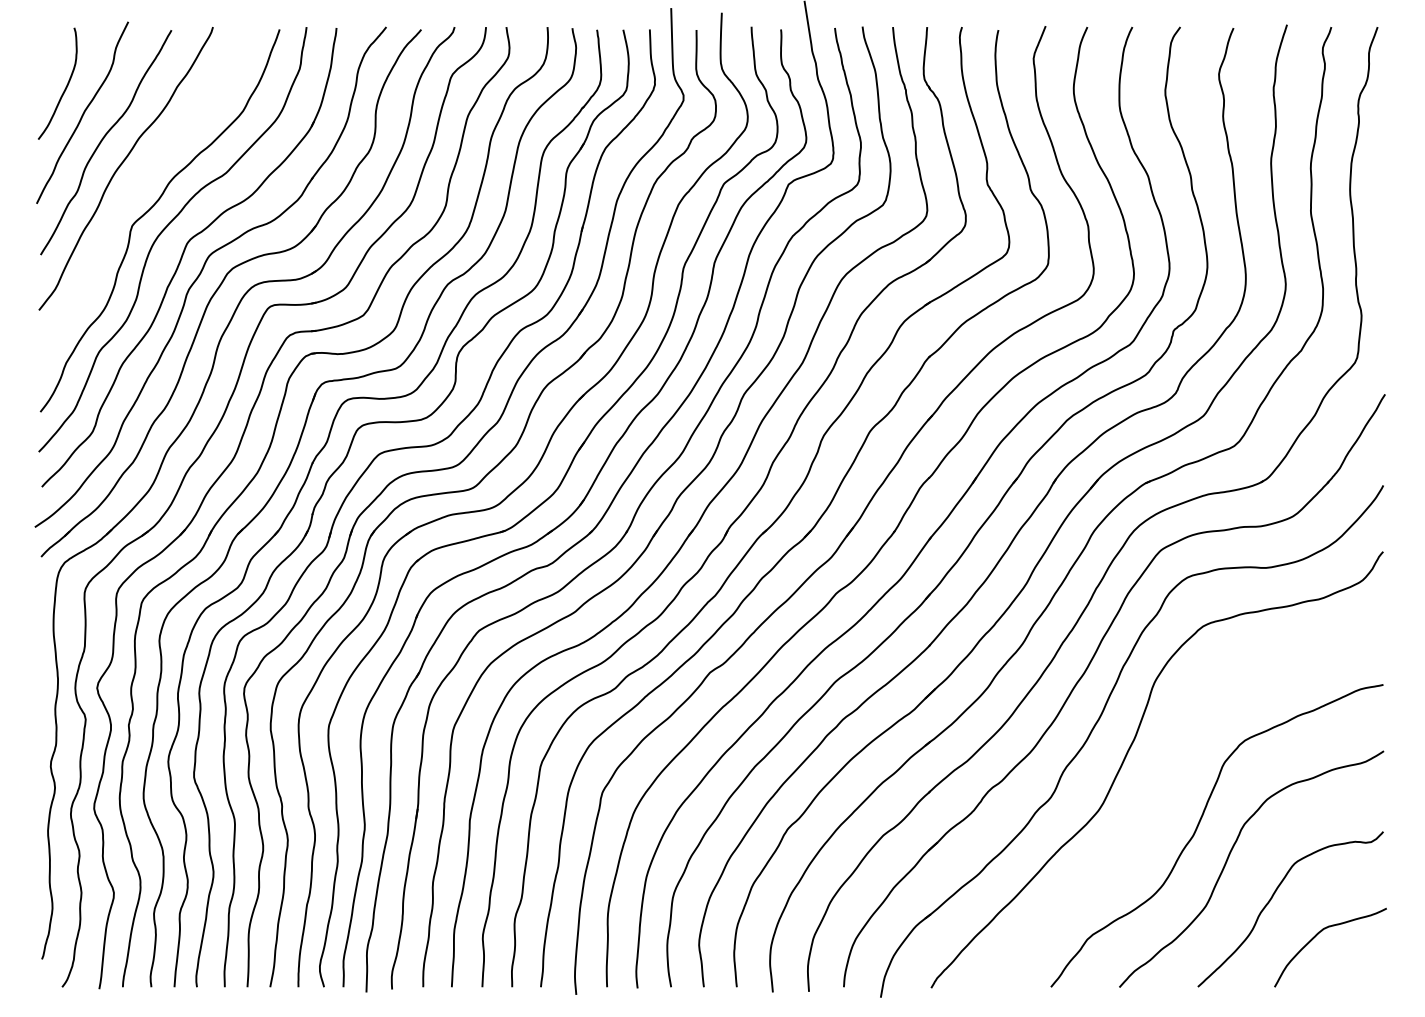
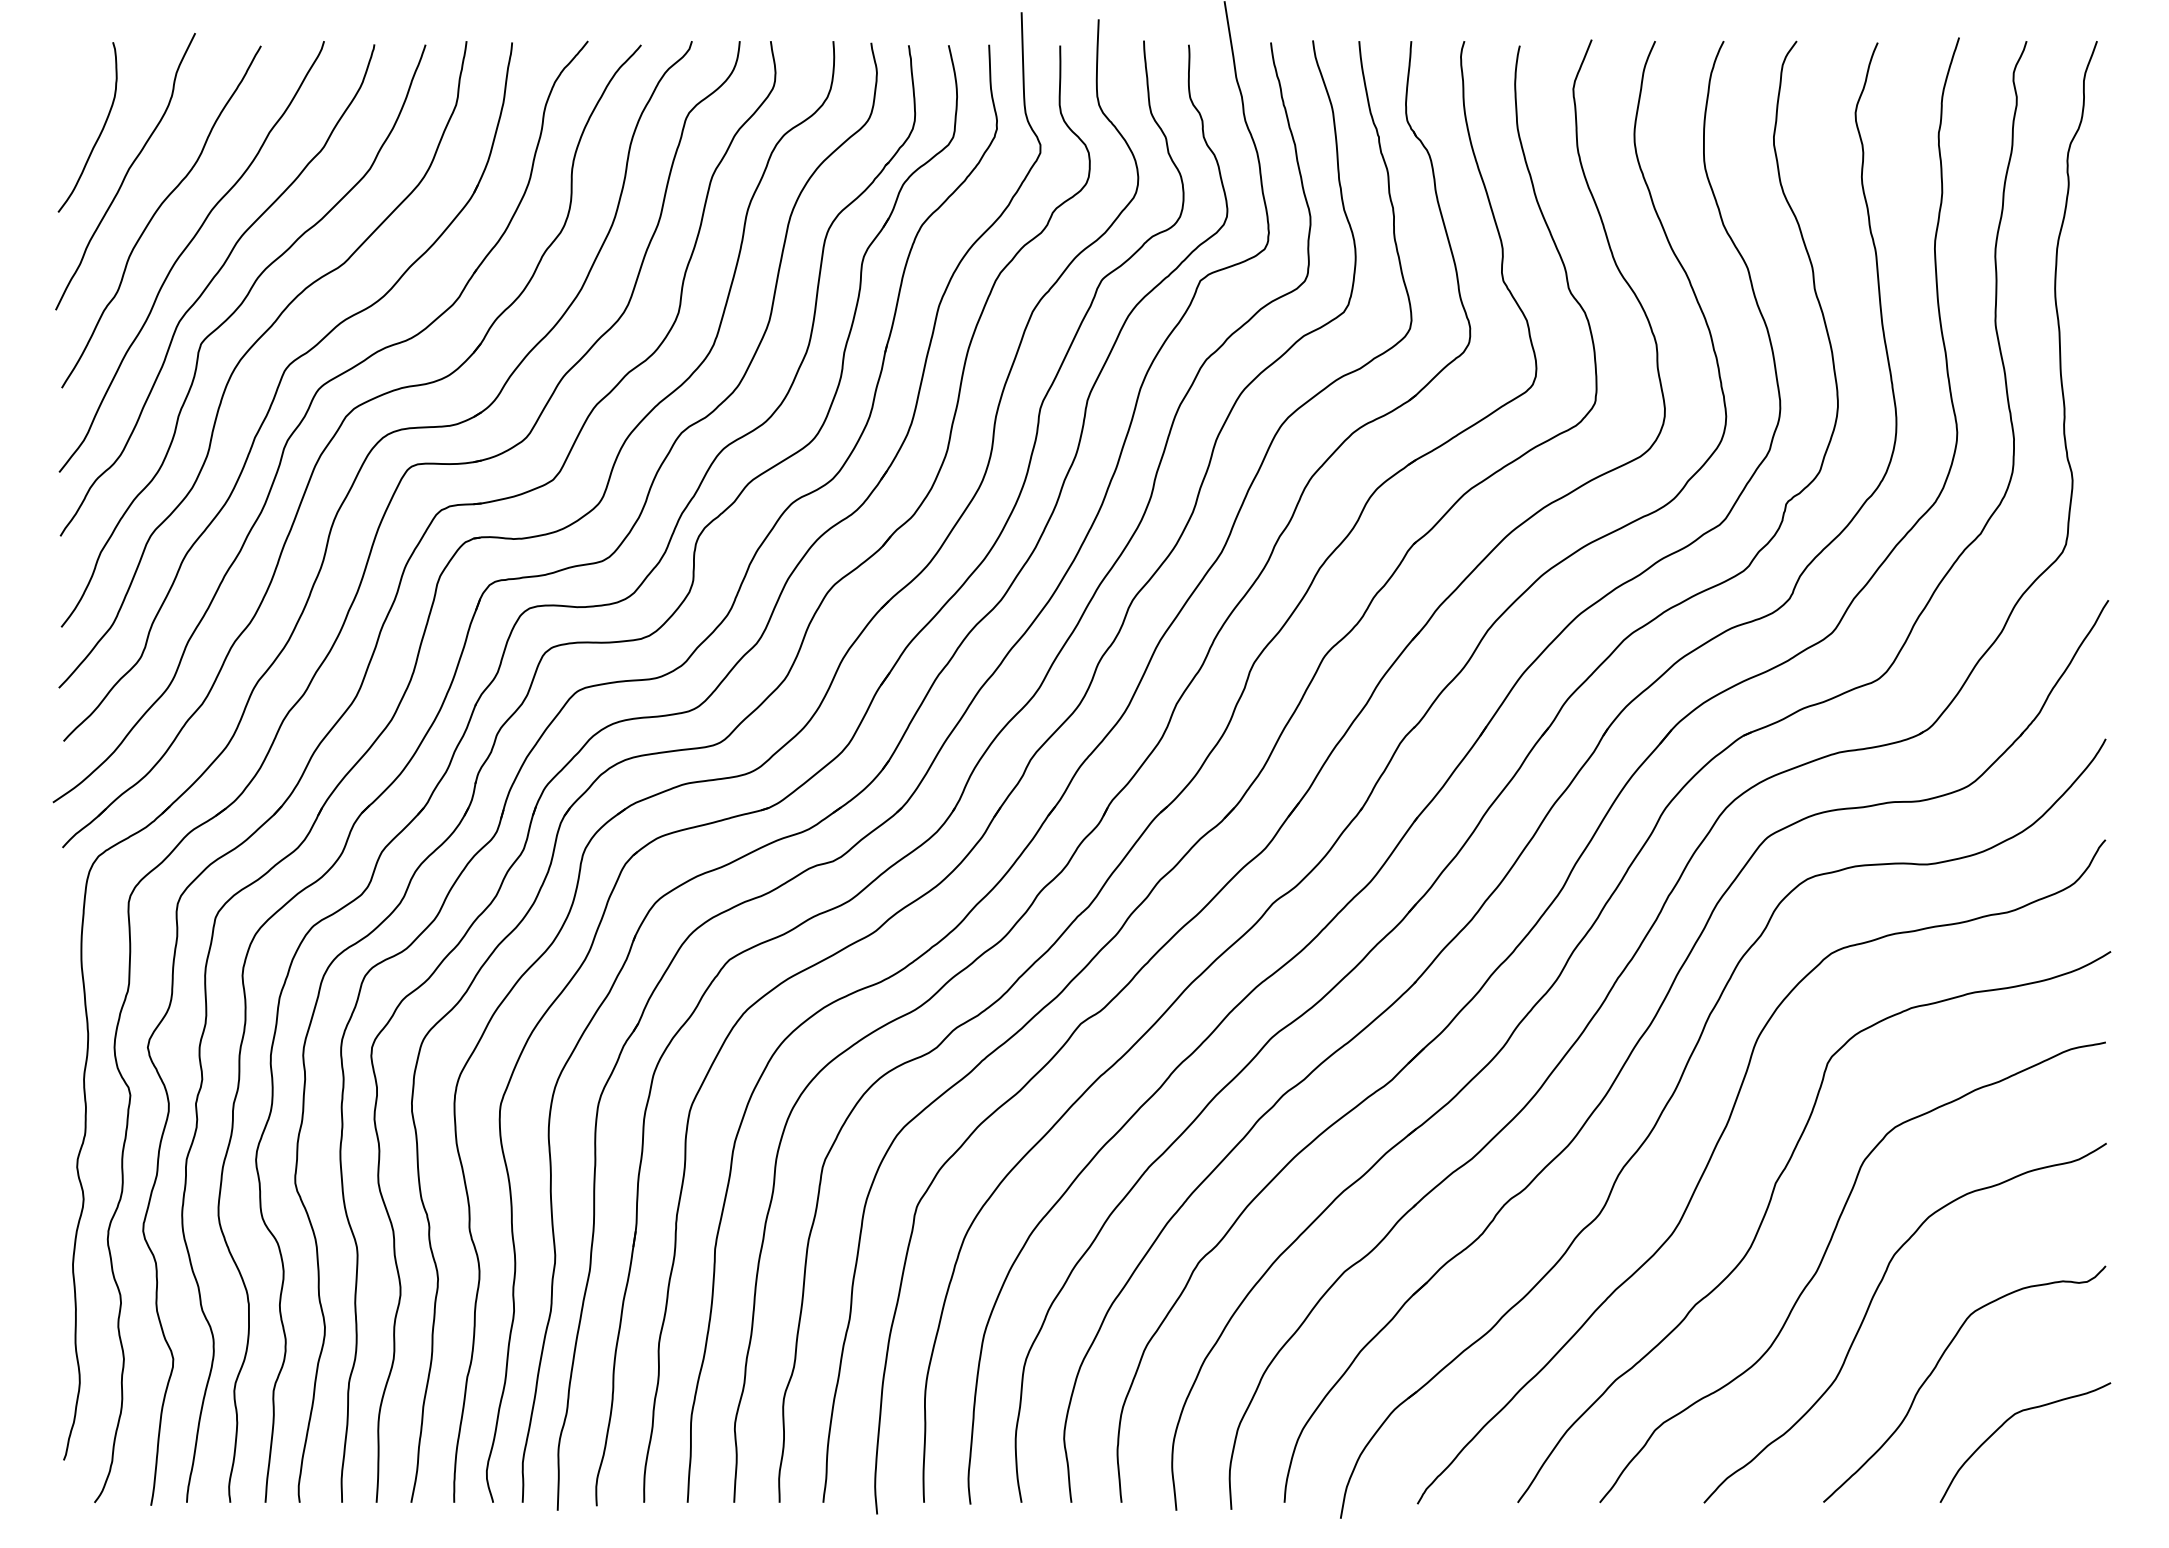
curve: (137, 188) -> (209, 286), added
curve: (1161, 796) -> (1768, 1212), added

